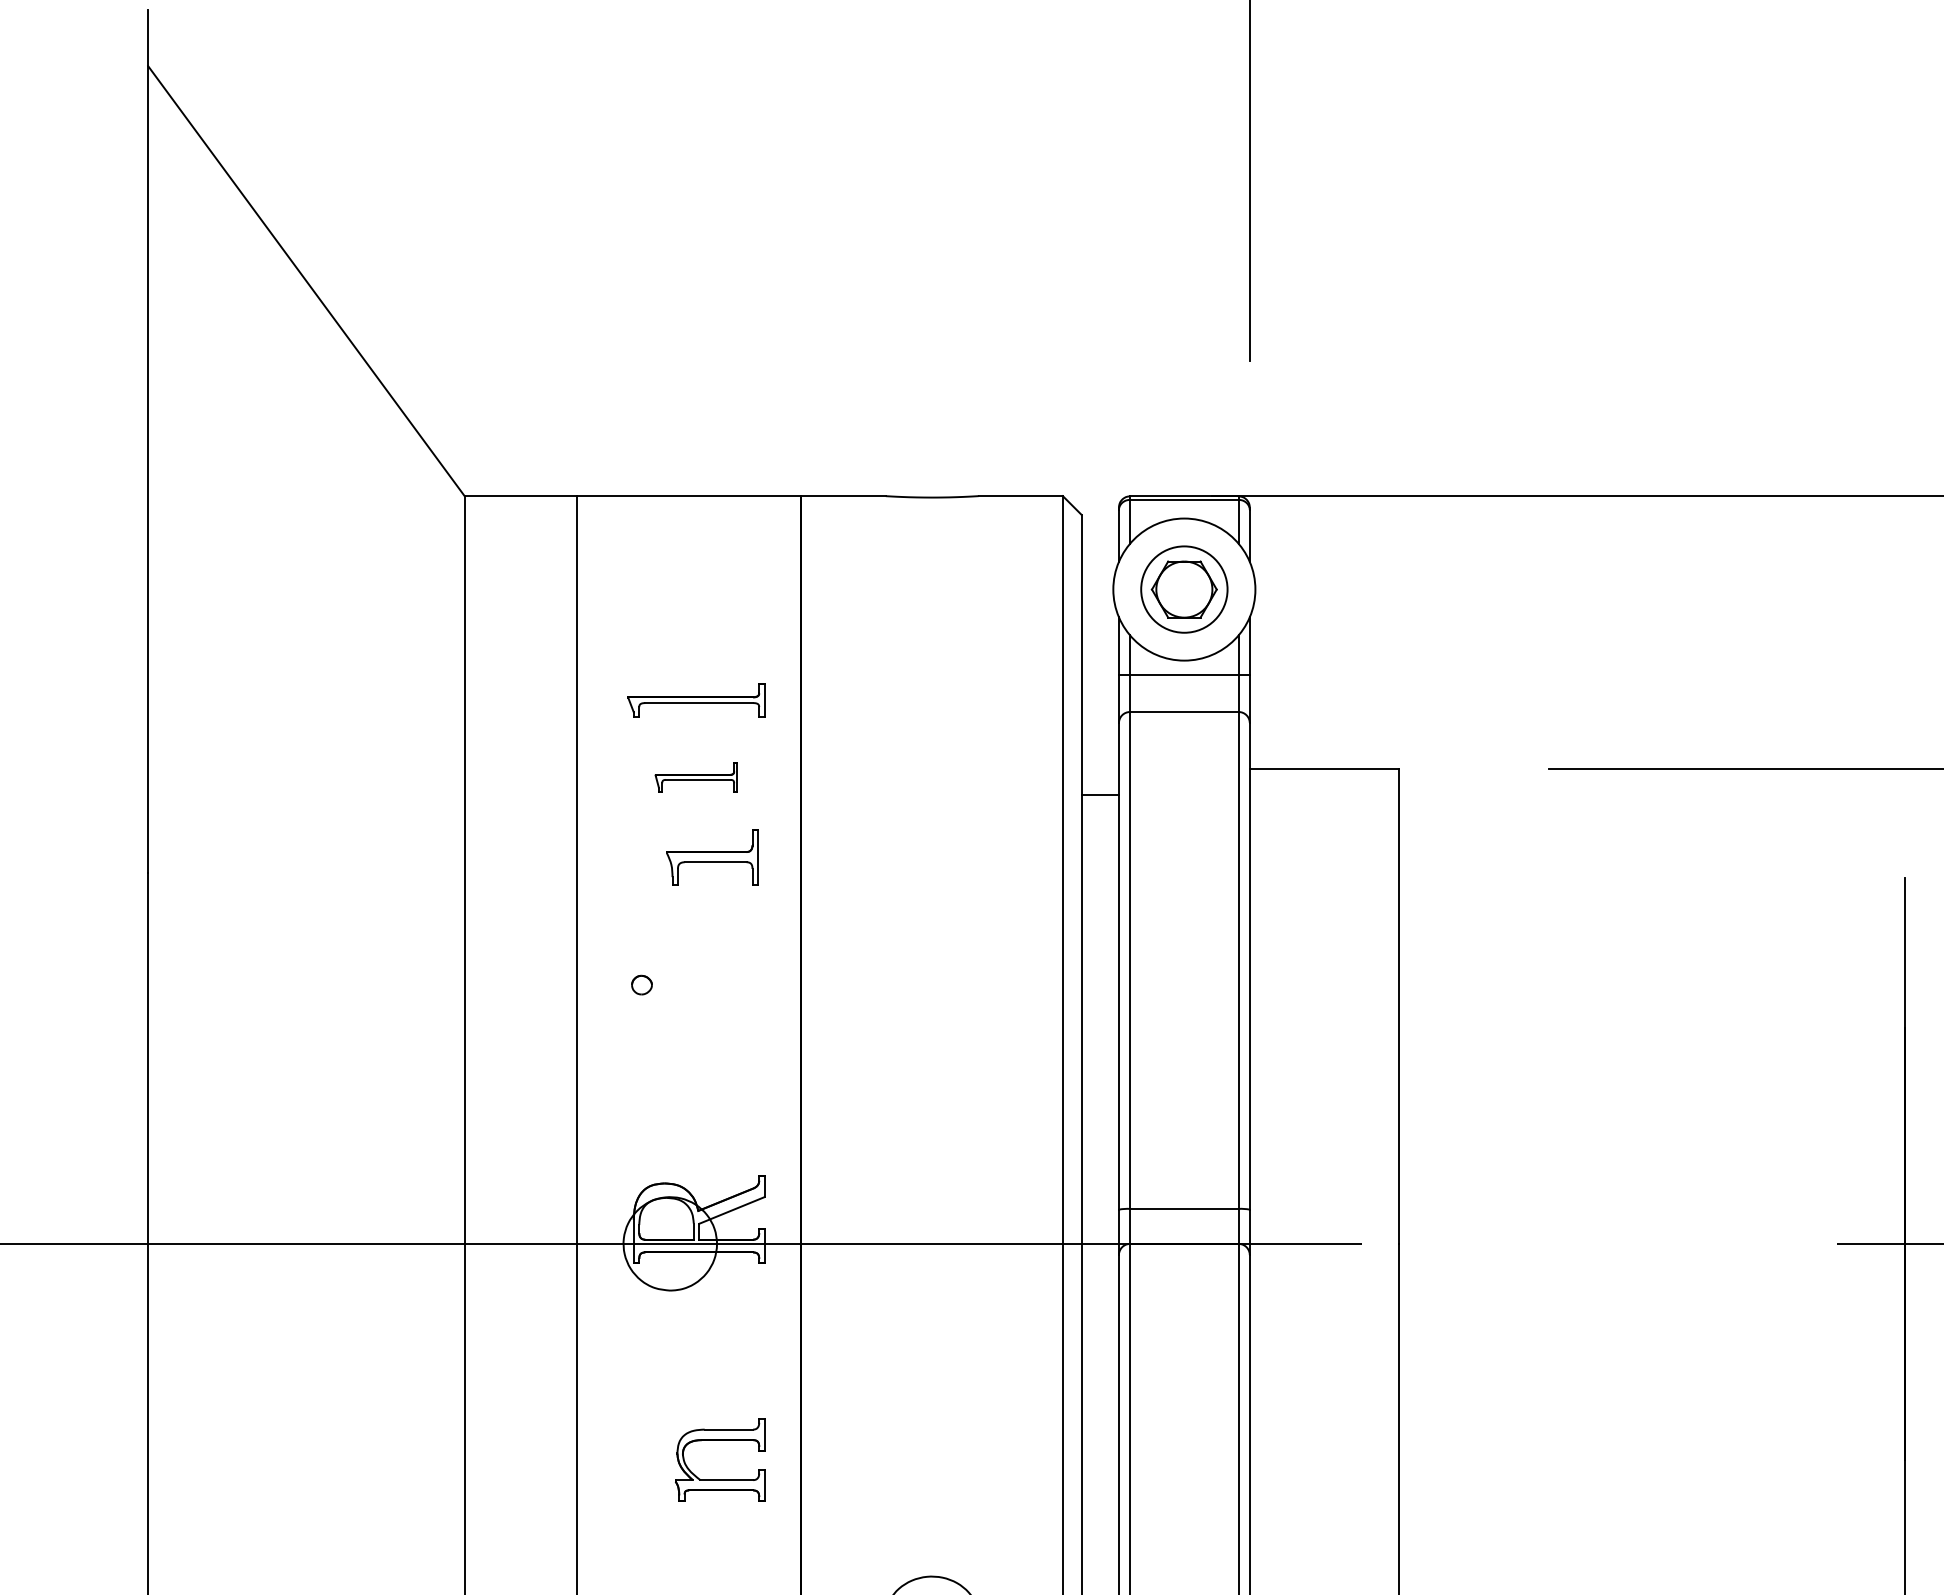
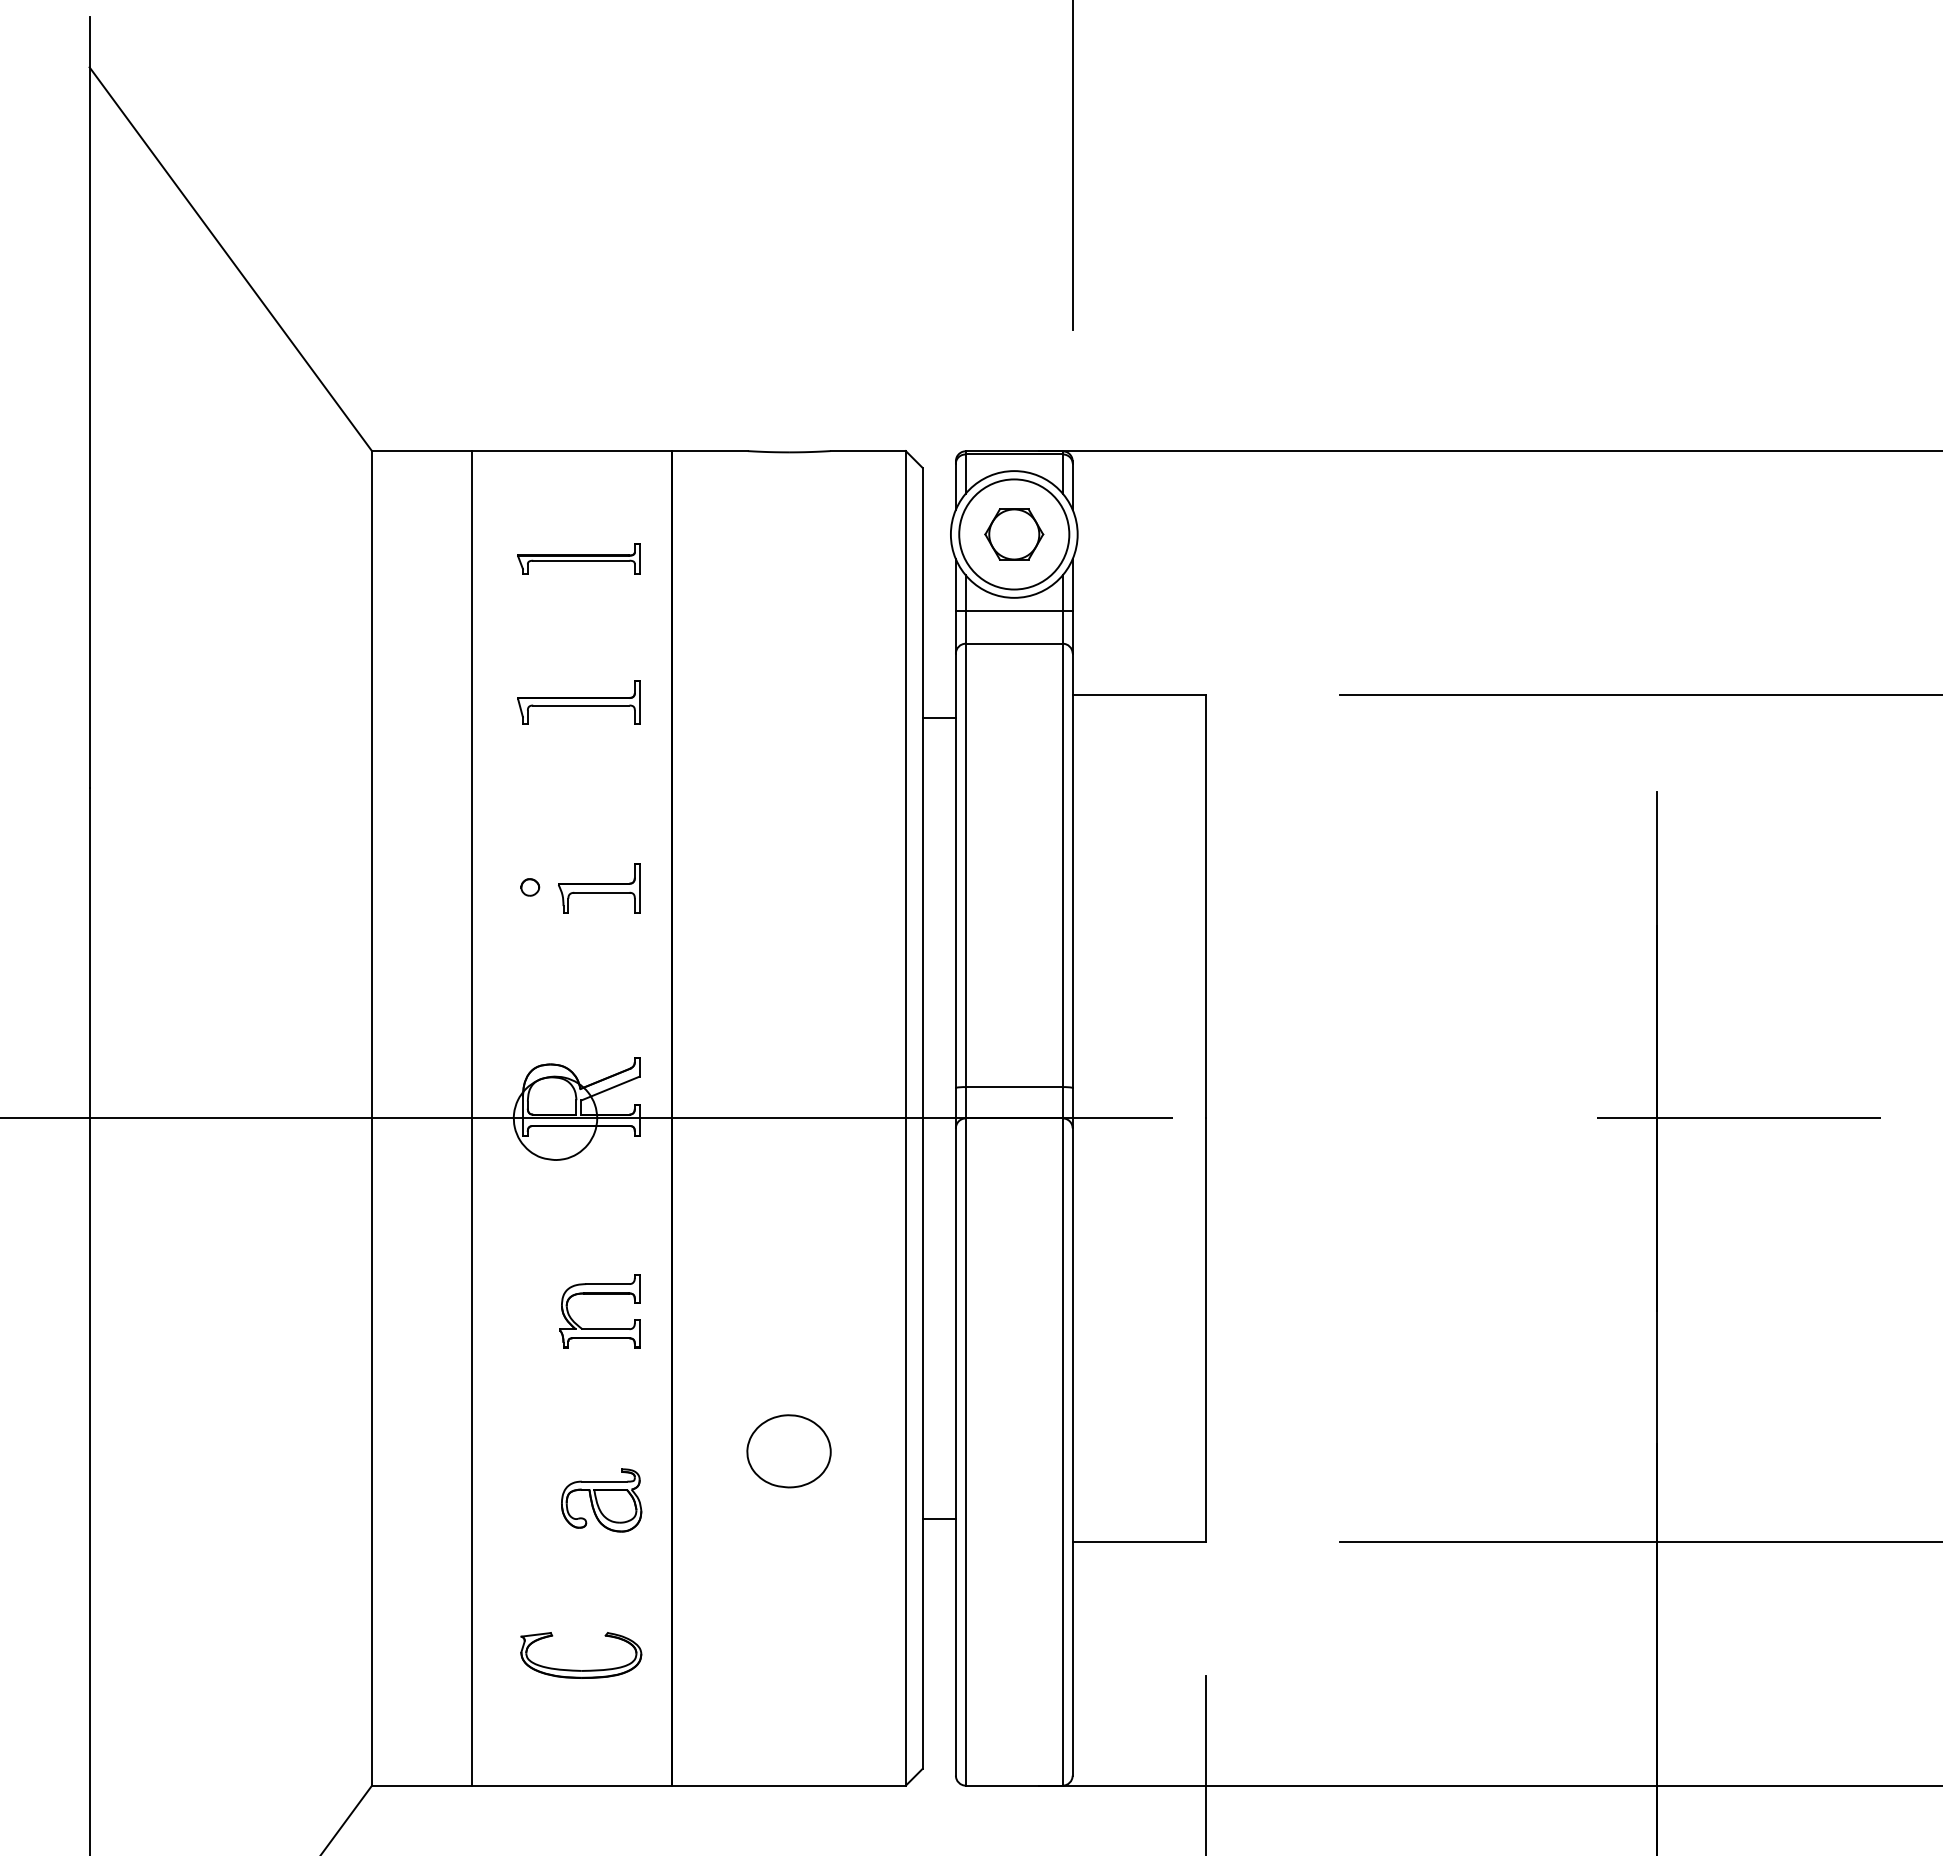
circle: (1184, 589) -> (1014, 534), size x1.43
part: (696, 700) -> (578, 558), moved
part: (696, 777) -> (578, 702), size x1.67
part: (712, 857) -> (599, 888), moved

